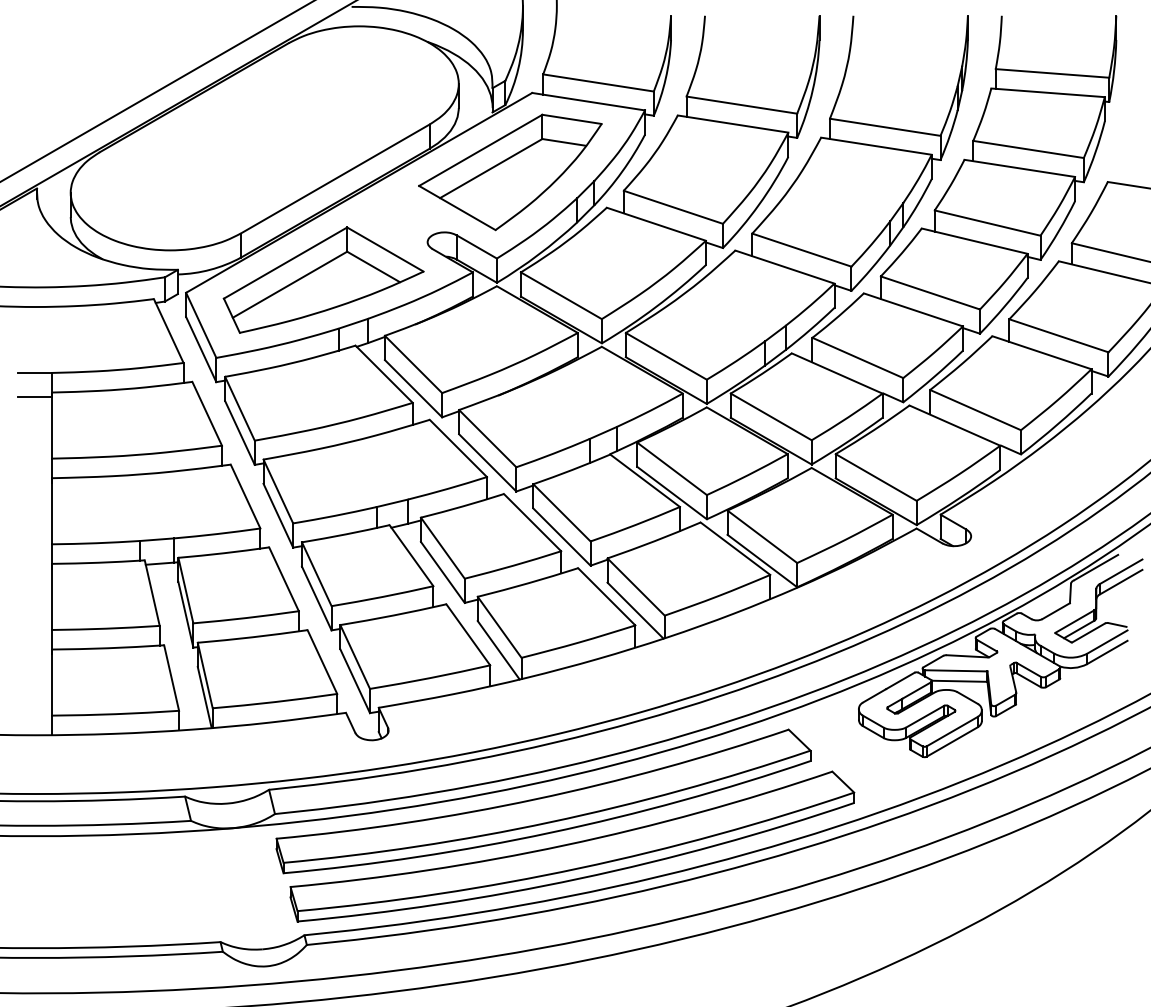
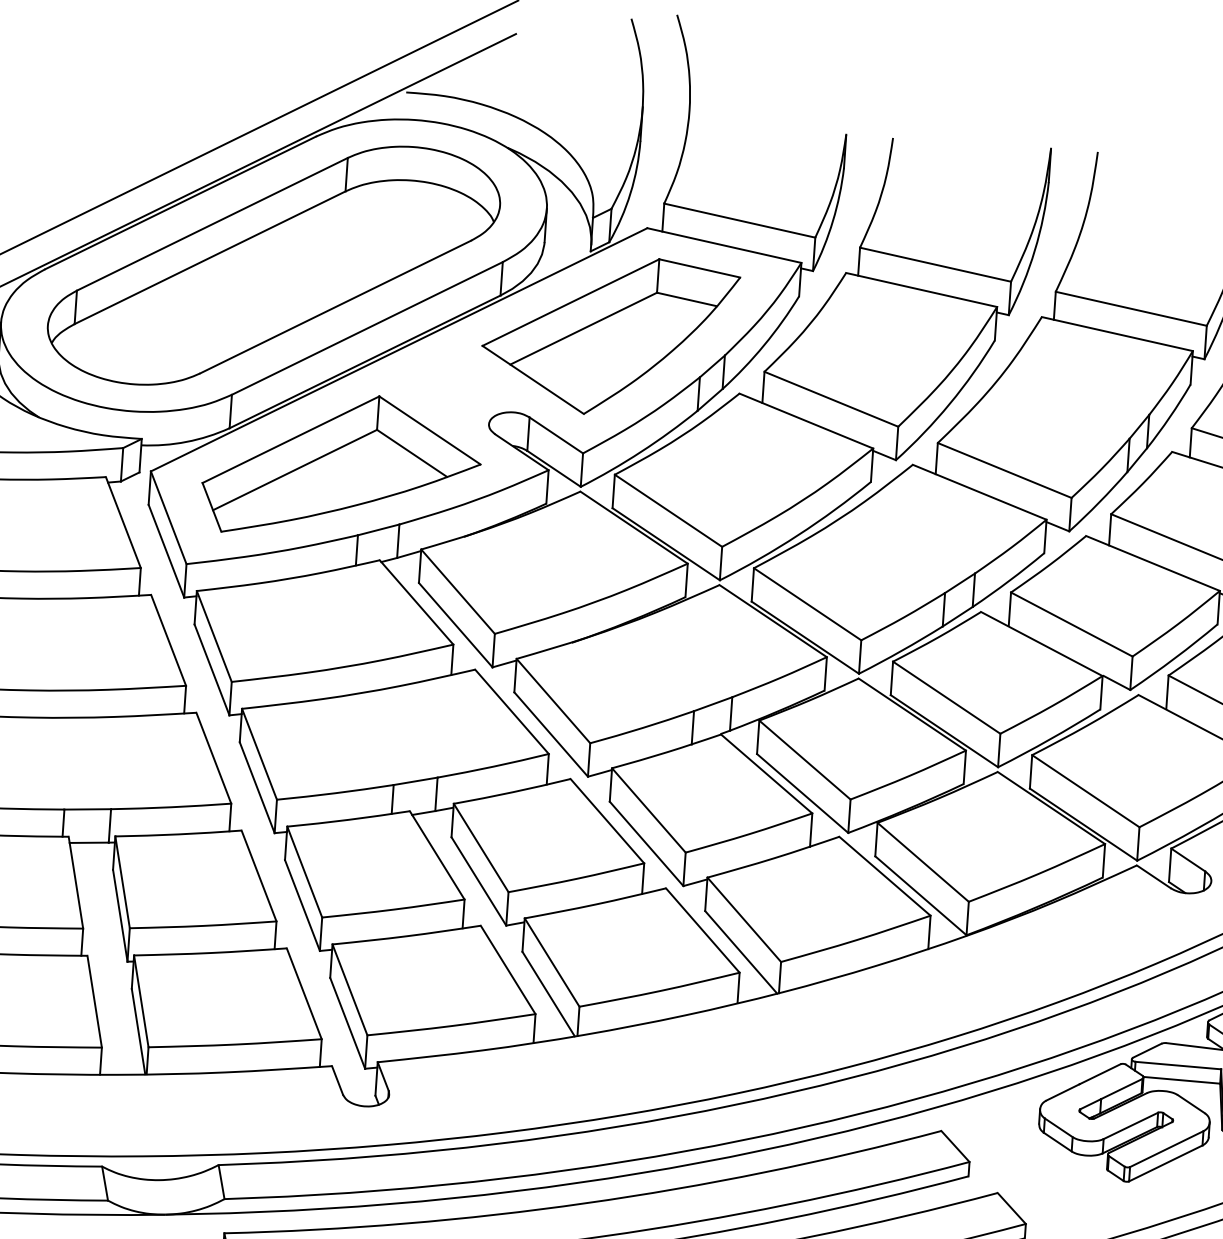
part: (264, 138) -> (273, 265), added

